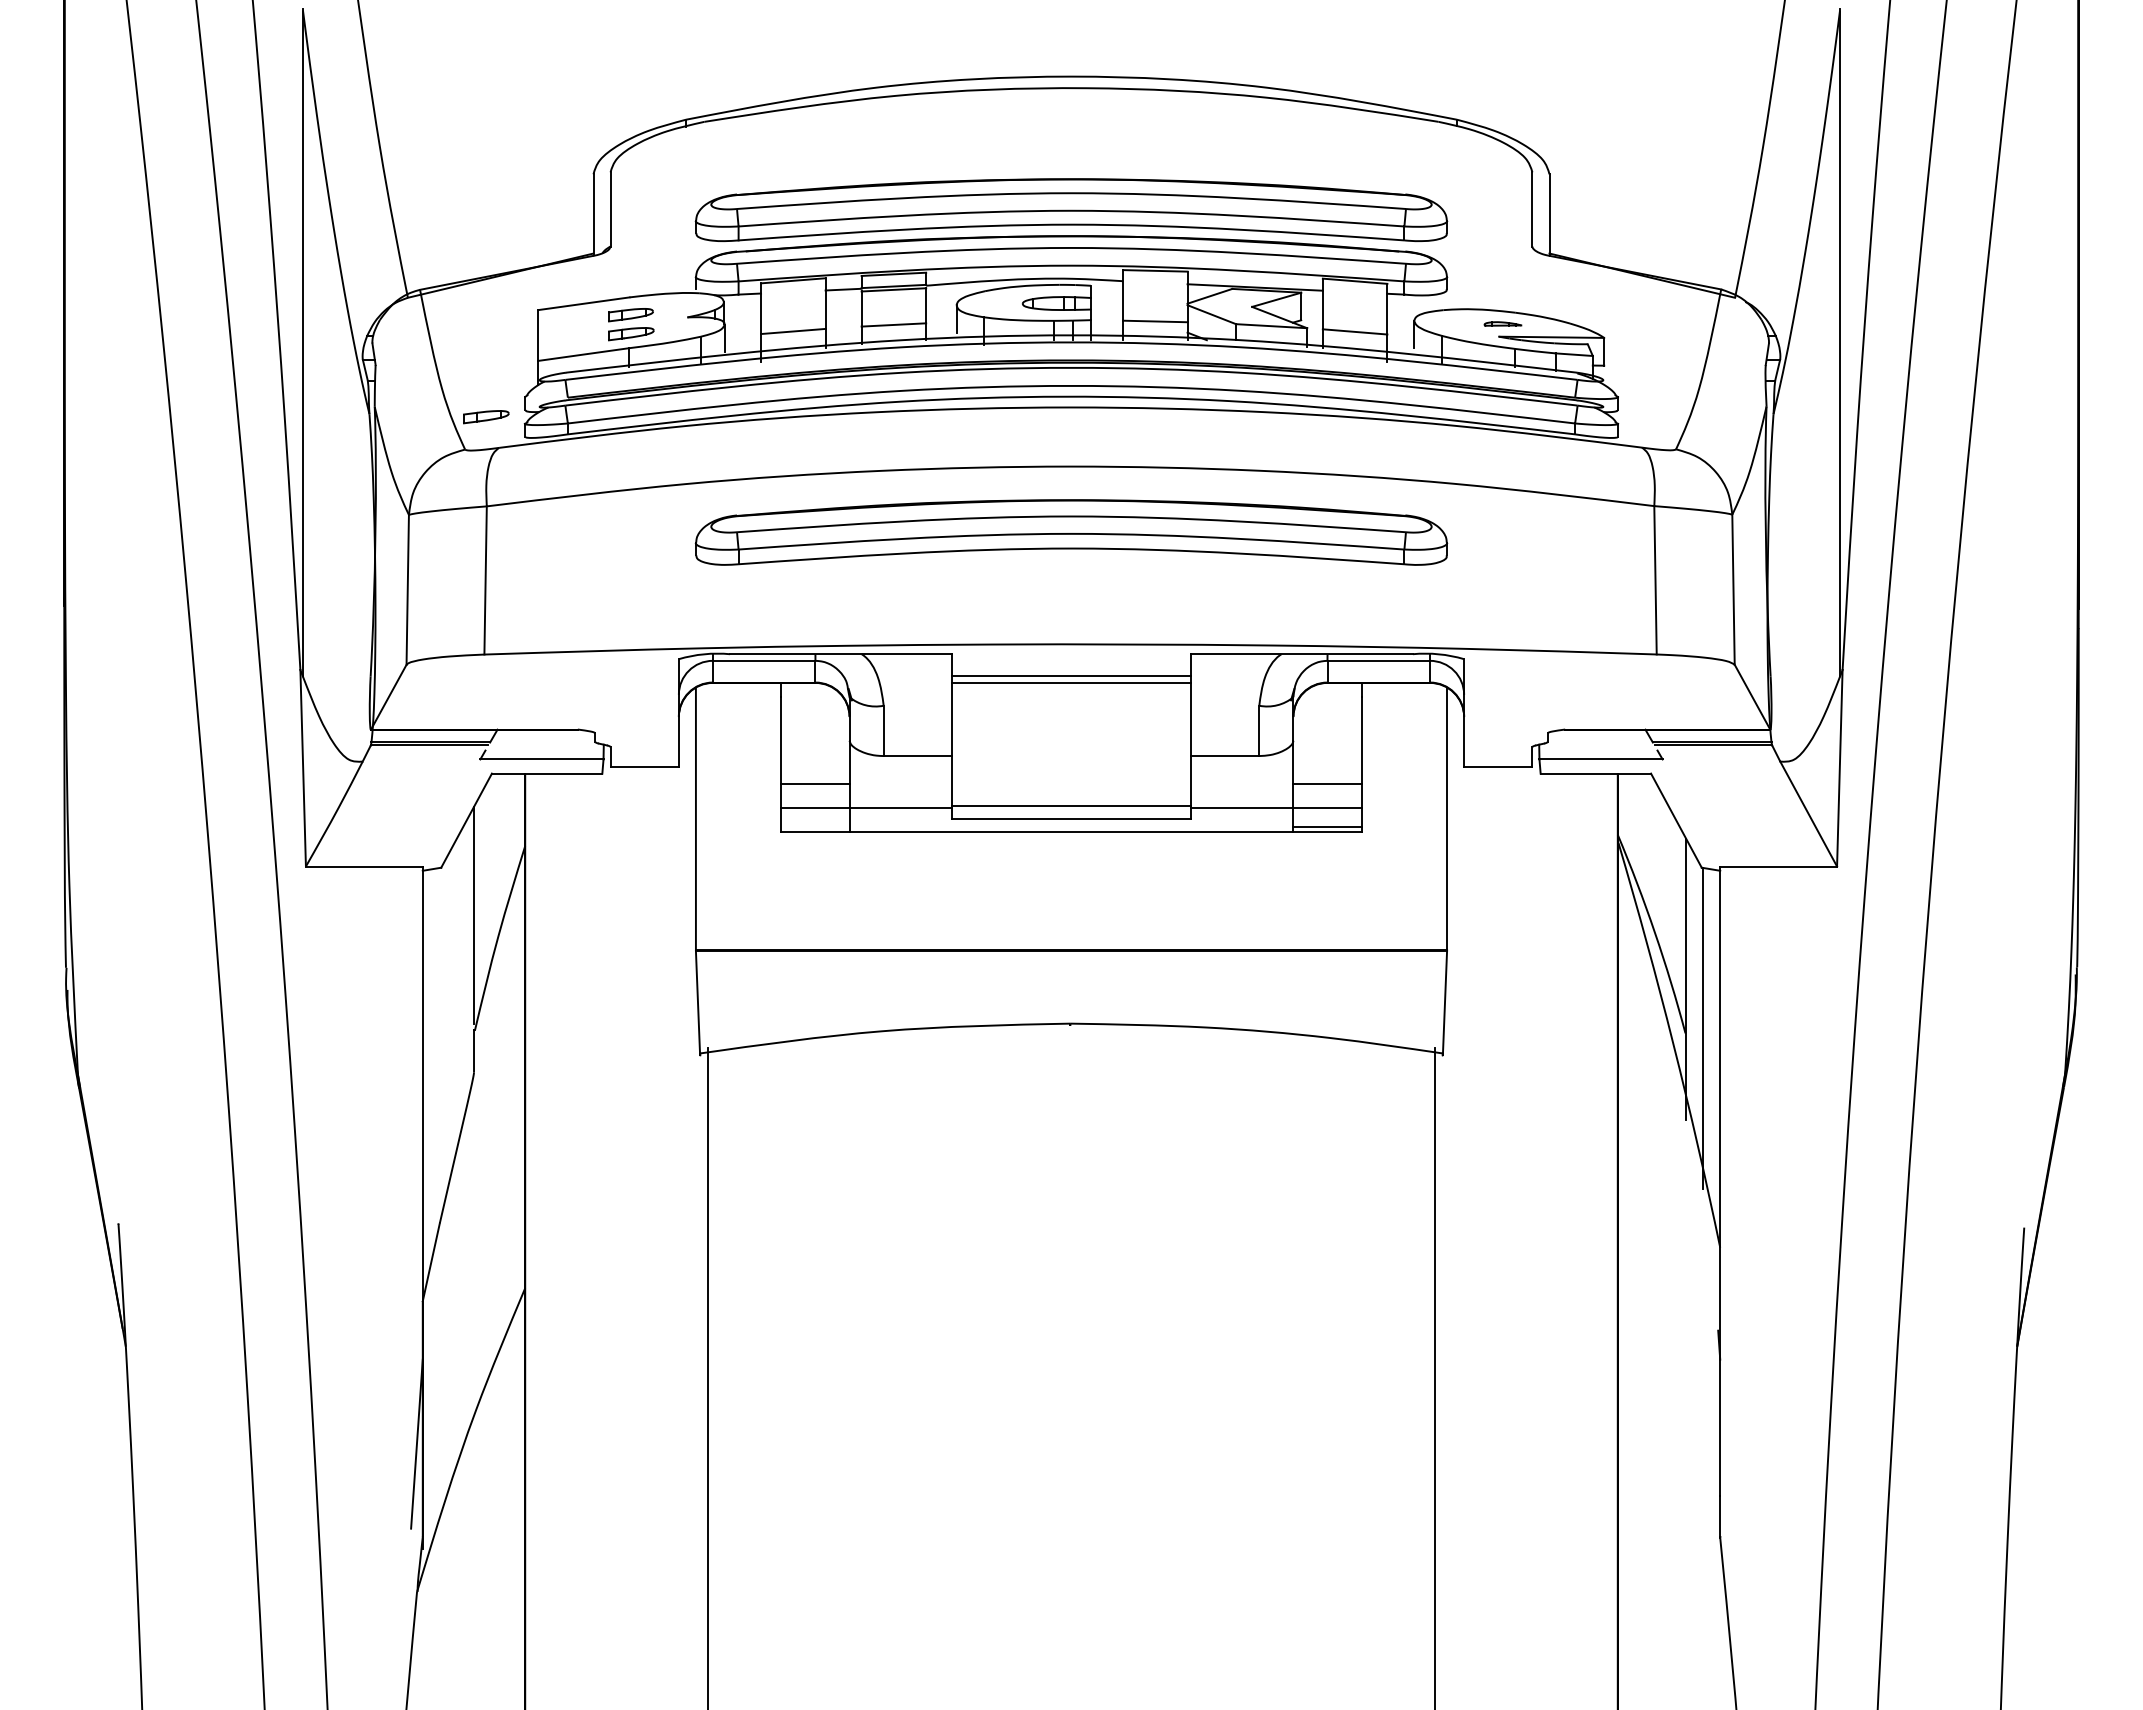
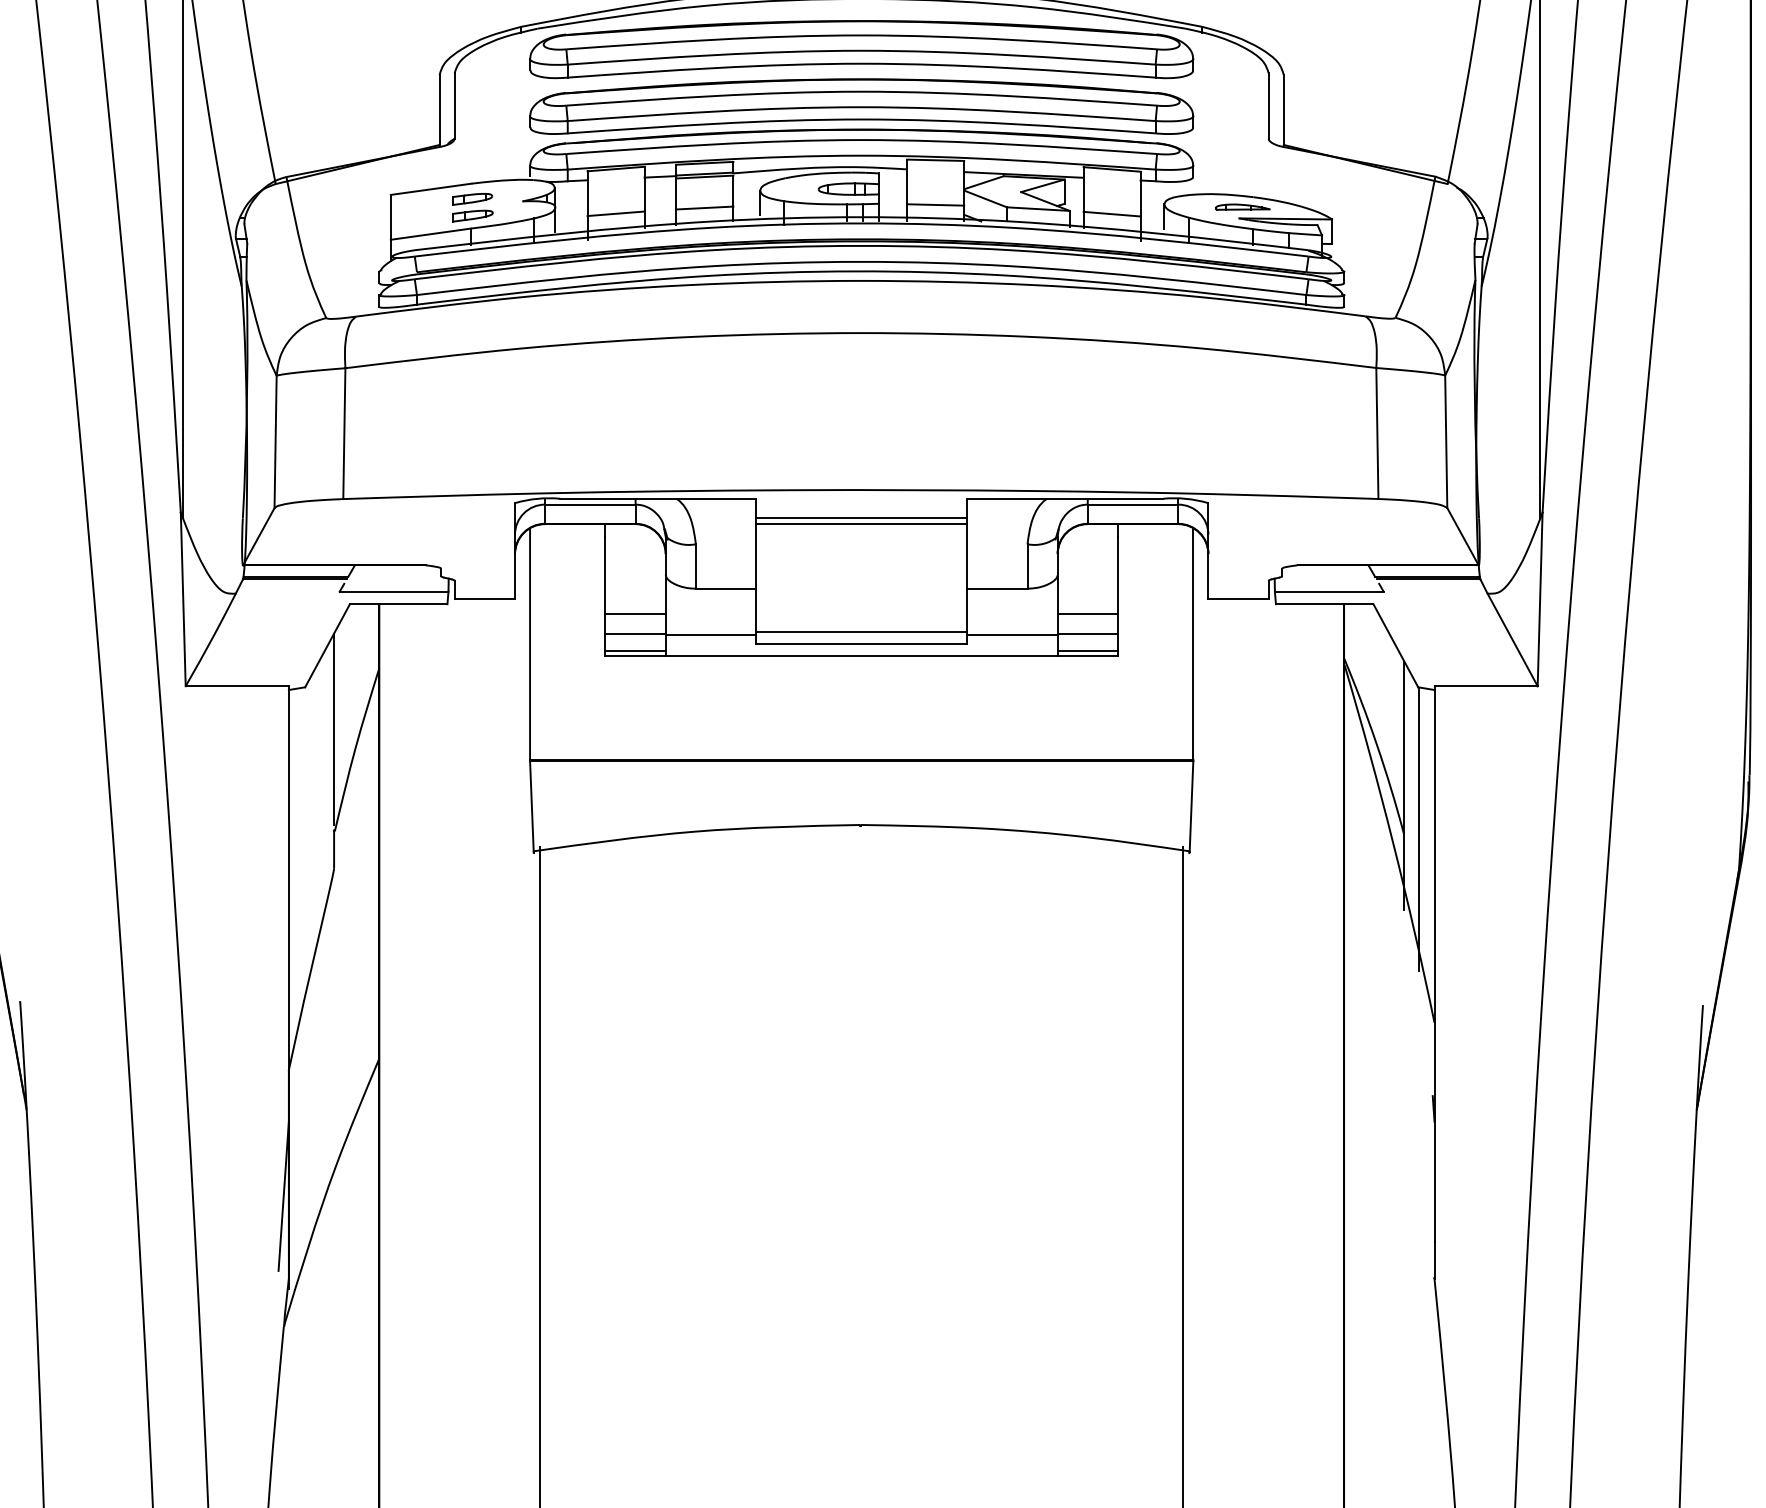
part: (1502, 323) -> (1242, 206), size x1.67
part: (486, 417) -> (345, 289), removed
part: (1071, 532) -> (861, 49), moved
line: (815, 826) -> (635, 650), added

